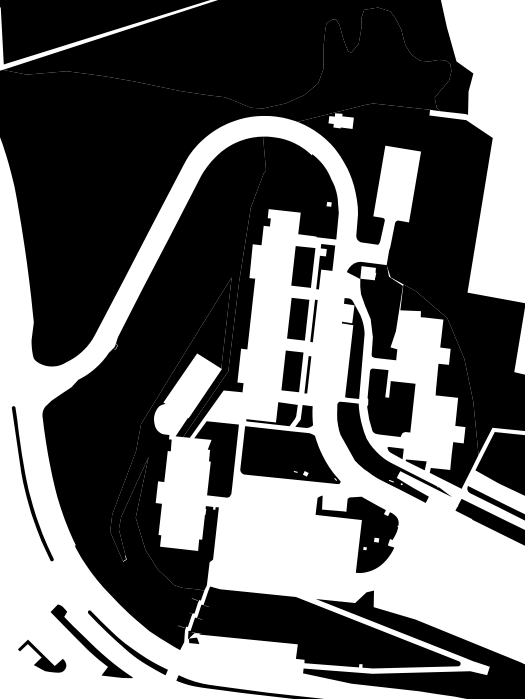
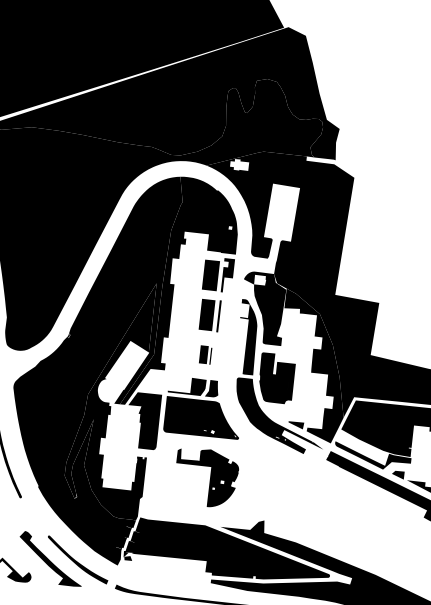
part: (296, 371) -> (205, 354), size x0.6
fill: (395, 453) -> (280, 416), removed
part: (356, 533) -> (207, 477), moved

